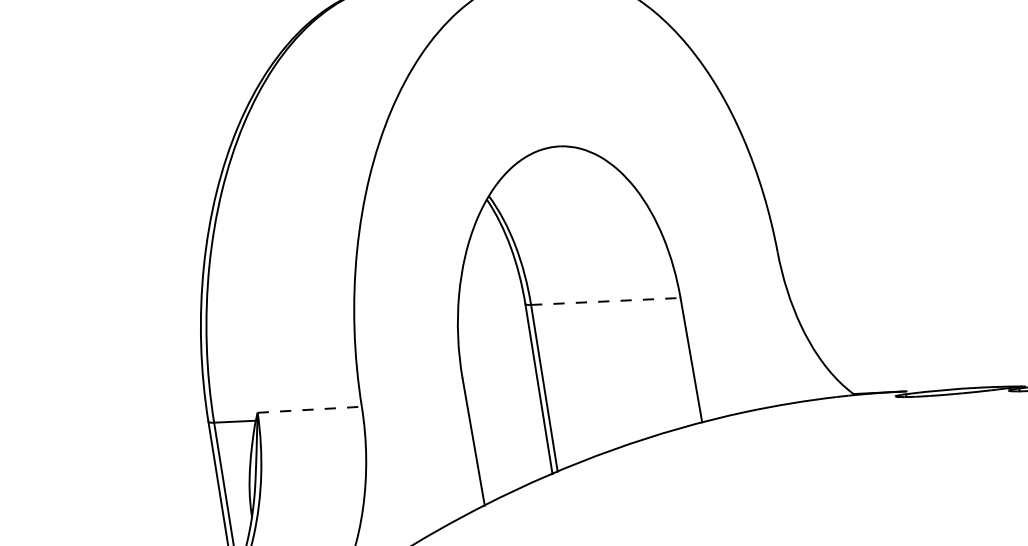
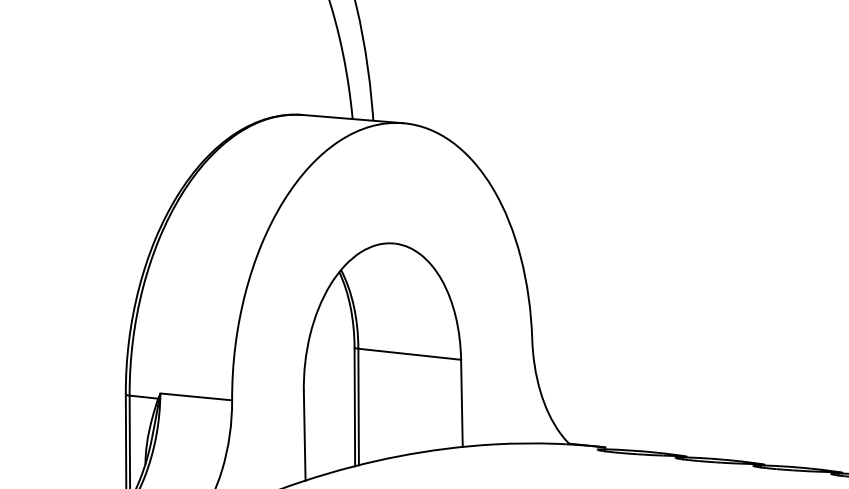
line: (605, 301) -> (409, 354), dashed -> solid
line: (310, 409) -> (196, 396), dashed -> solid

